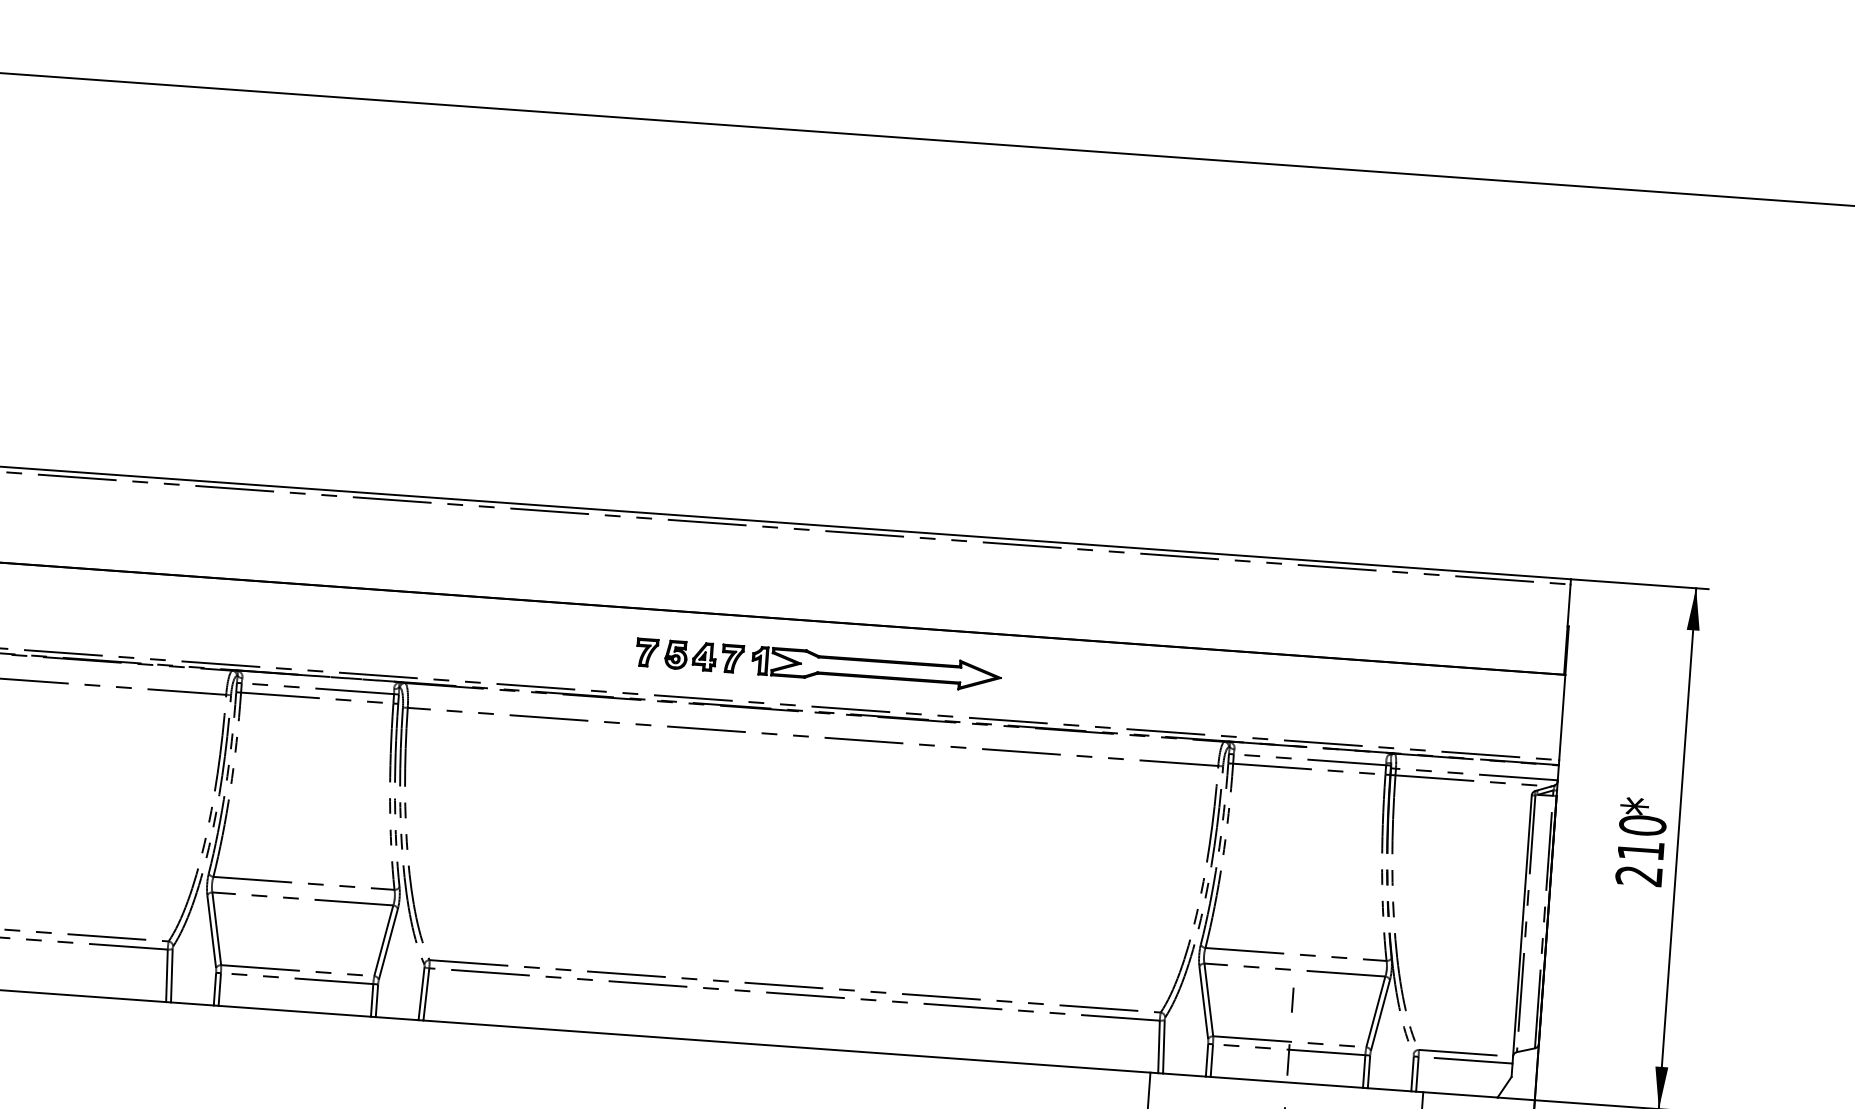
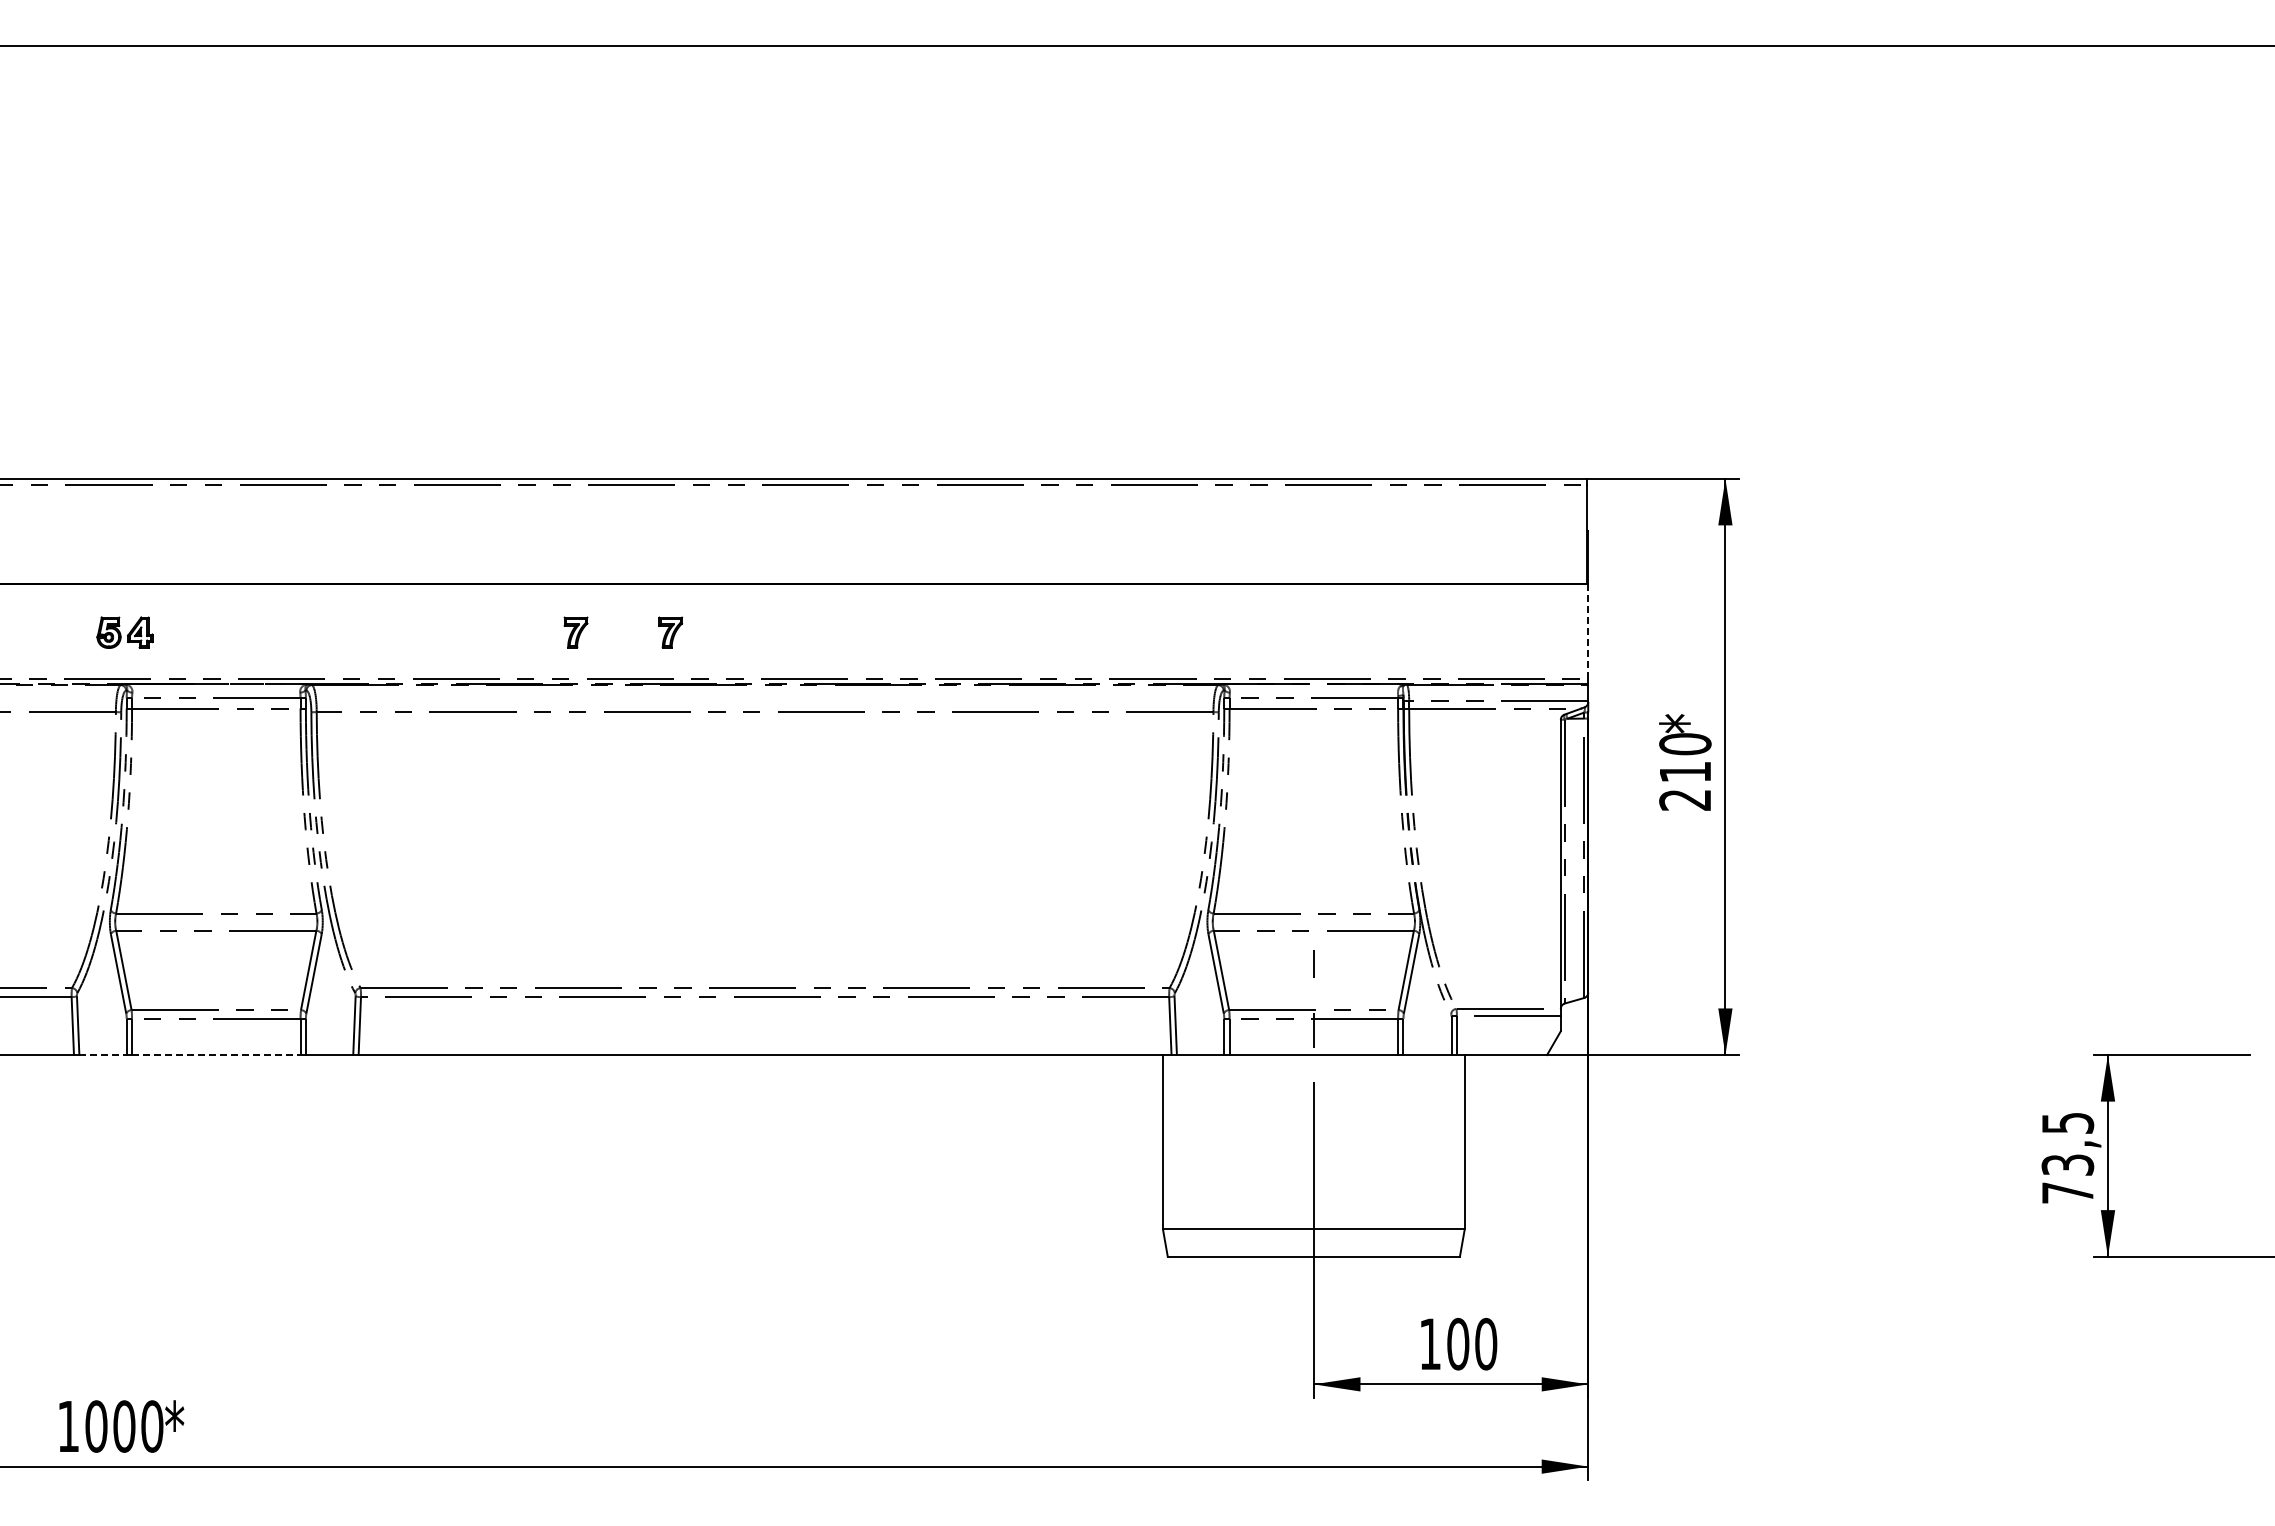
part: (690, 655) -> (124, 632), moved
part: (876, 669) -> (829, 632), removed
line: (1562, 718) -> (1588, 632), solid -> dashed
line: (192, 1004) -> (103, 1055), solid -> dashed
line: (294, 1011) -> (216, 1055), solid -> dashed

